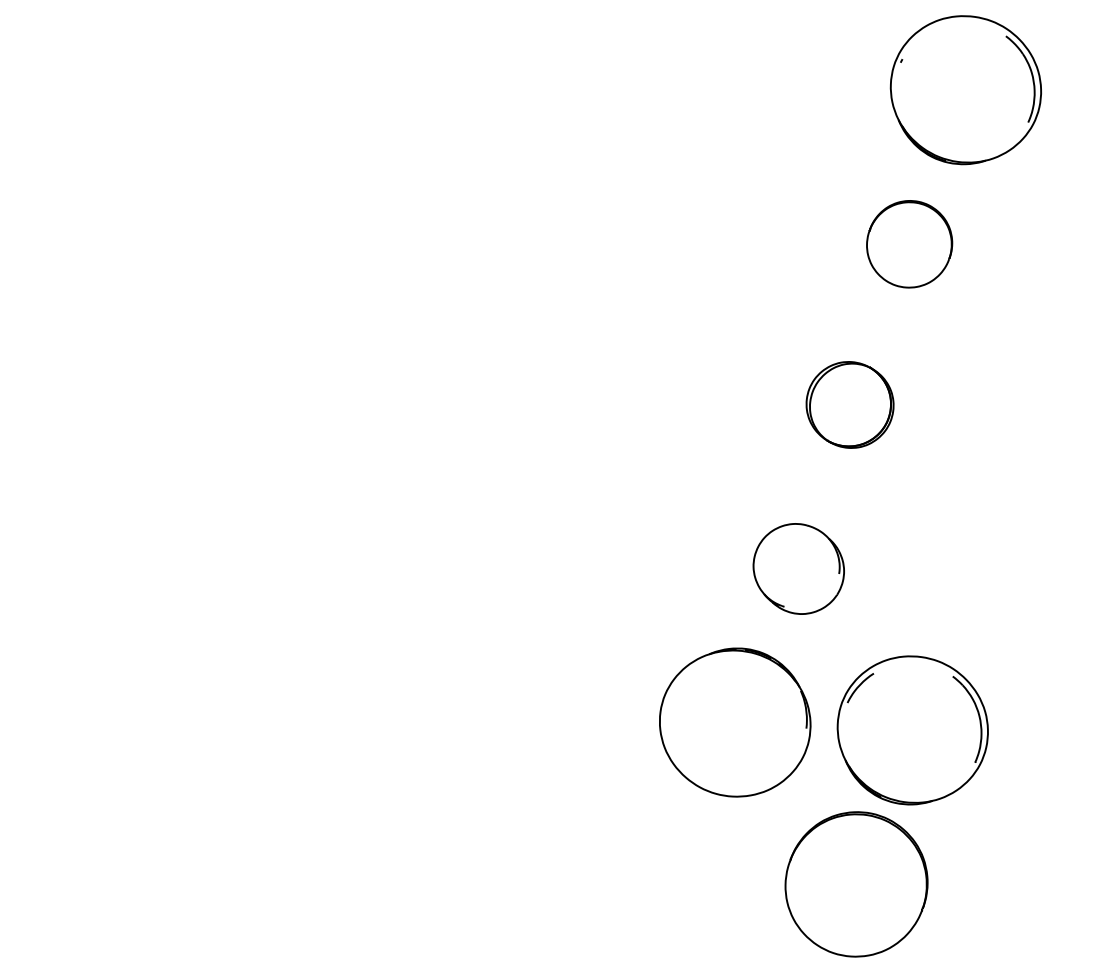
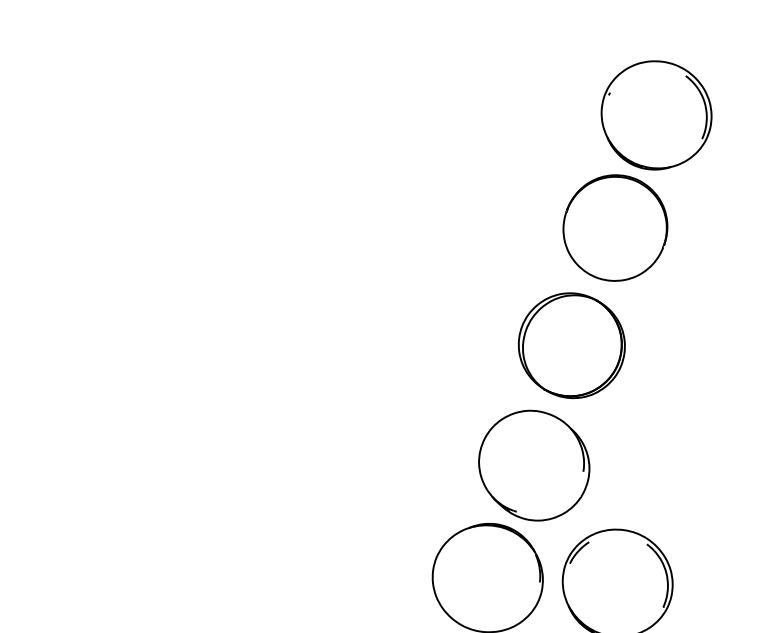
part: (909, 244) -> (615, 228), size x1.67
part: (849, 404) -> (571, 345), size x1.67
part: (798, 568) -> (534, 465), size x1.67

